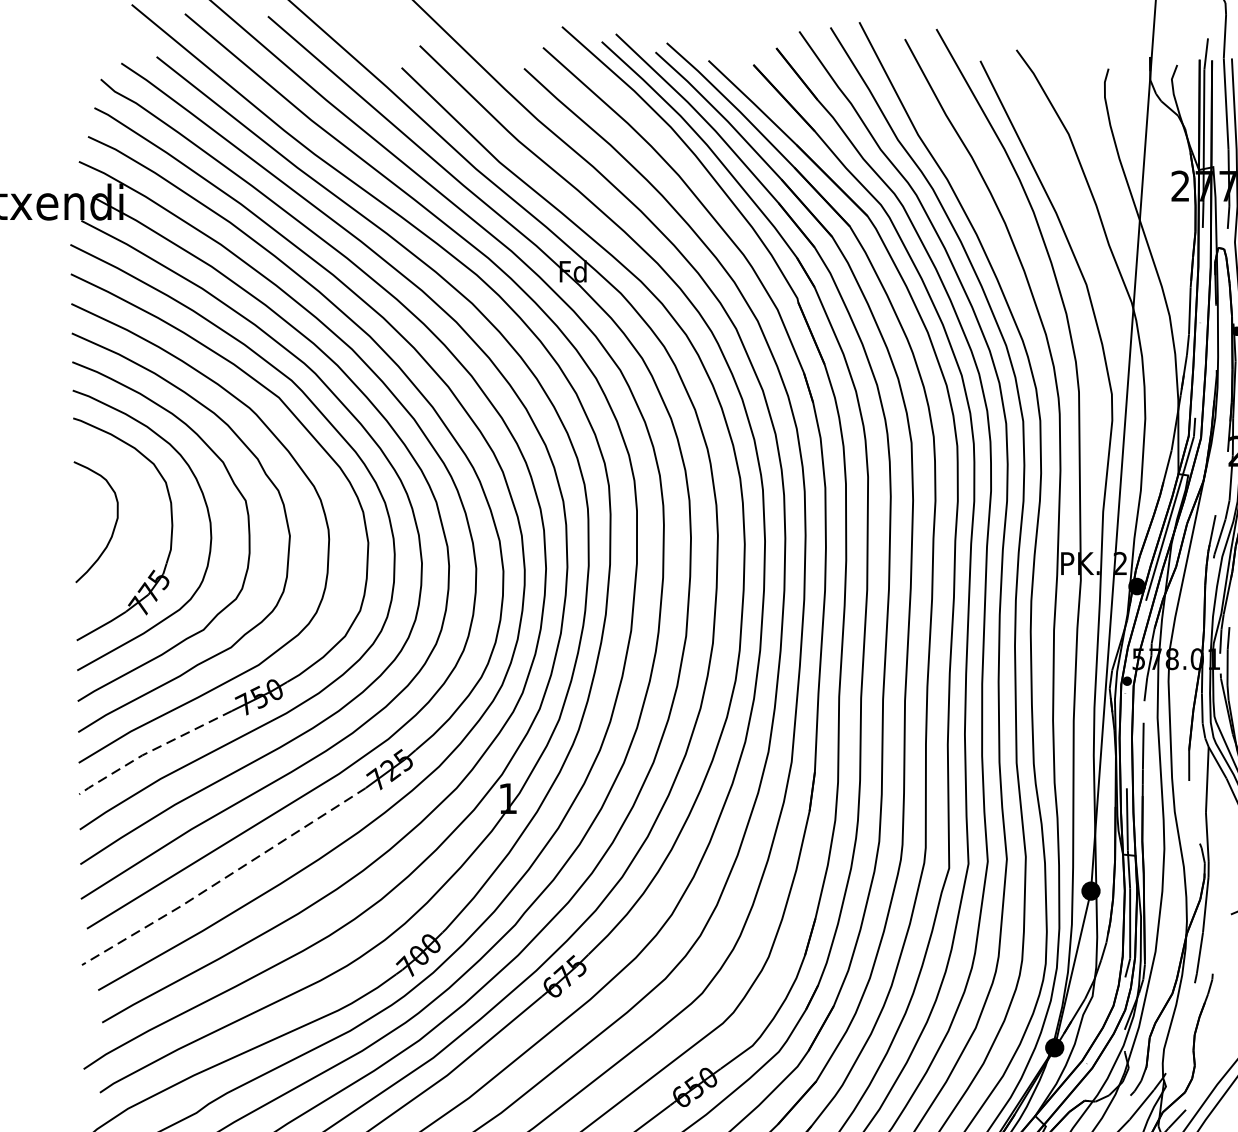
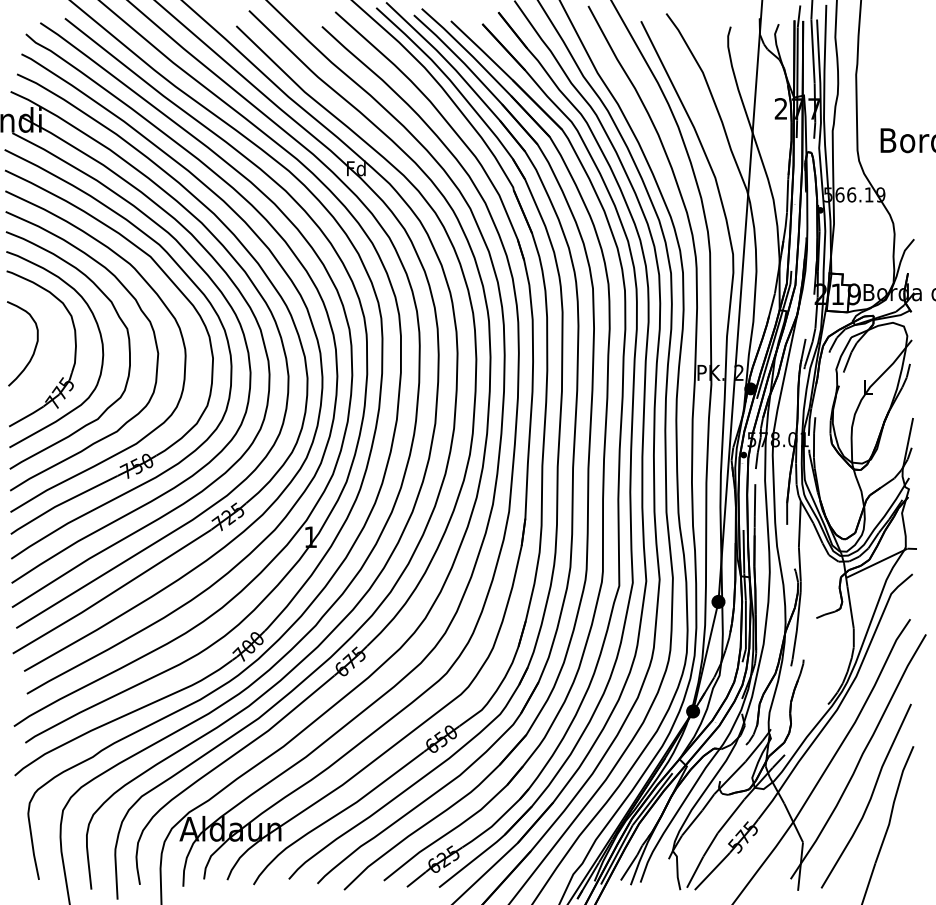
line: (153, 750) -> (62, 503), dashed -> solid
line: (224, 877) -> (112, 592), dashed -> solid

